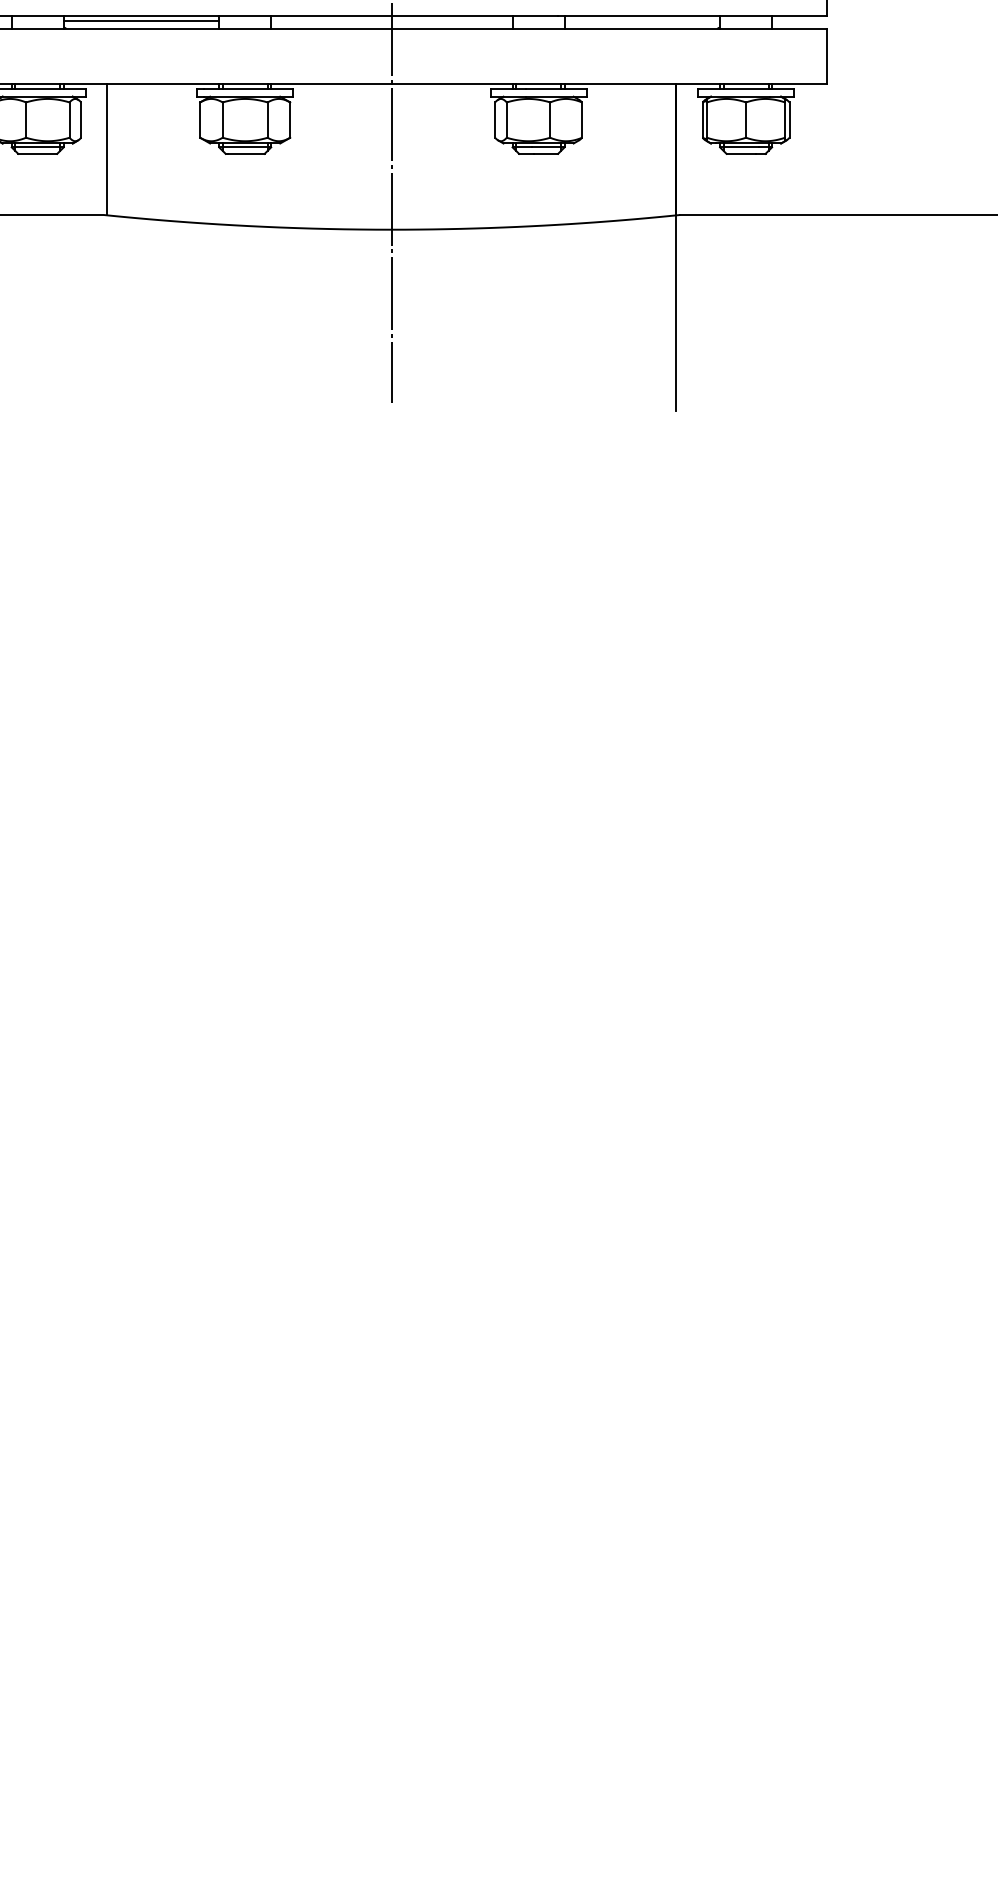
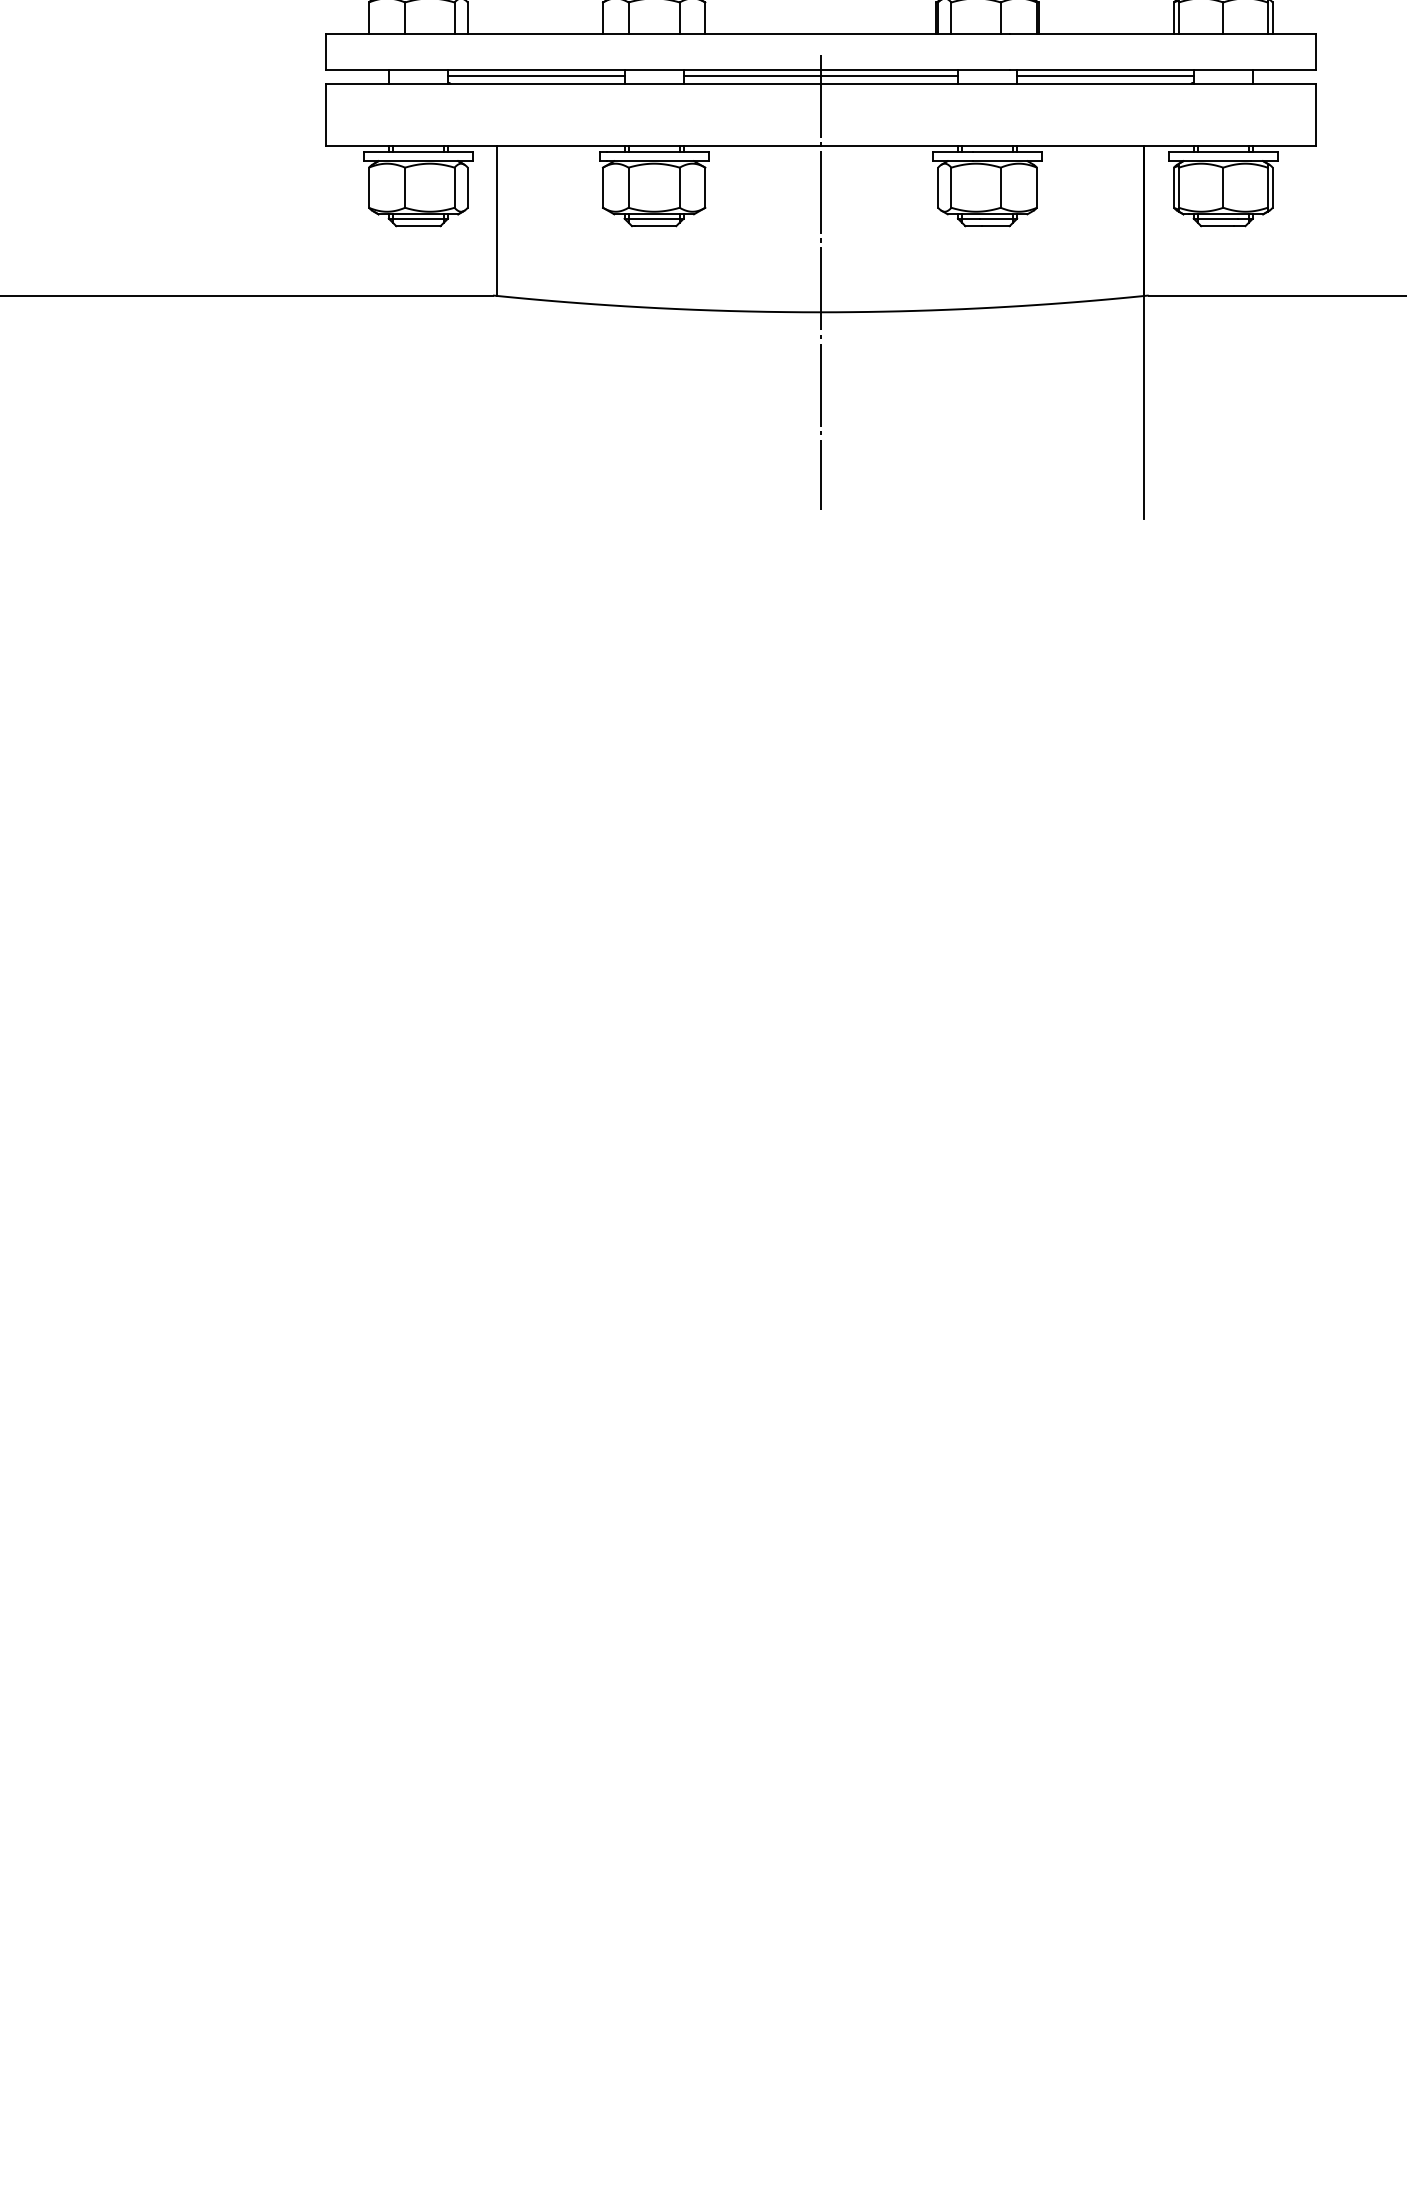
line: (391, 21) -> (820, 75), added
line: (642, 21) -> (1105, 75), added

